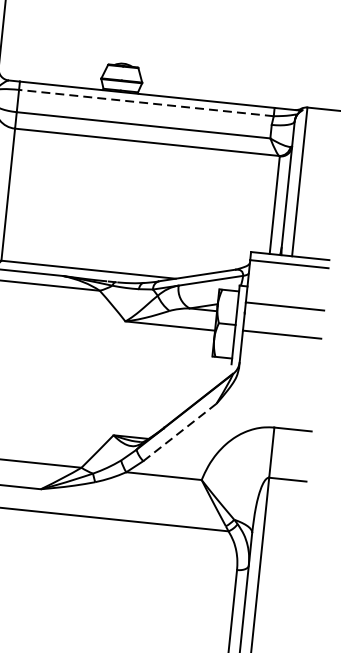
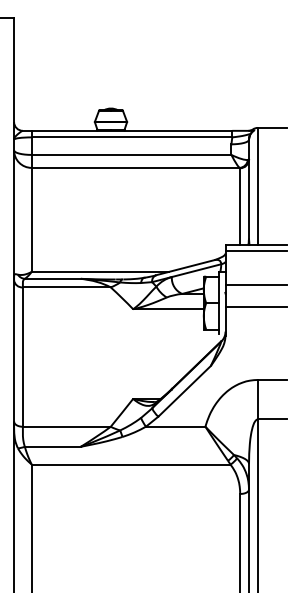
line: (145, 103) -> (131, 137), dashed -> solid
line: (179, 432) -> (184, 391), dashed -> solid

